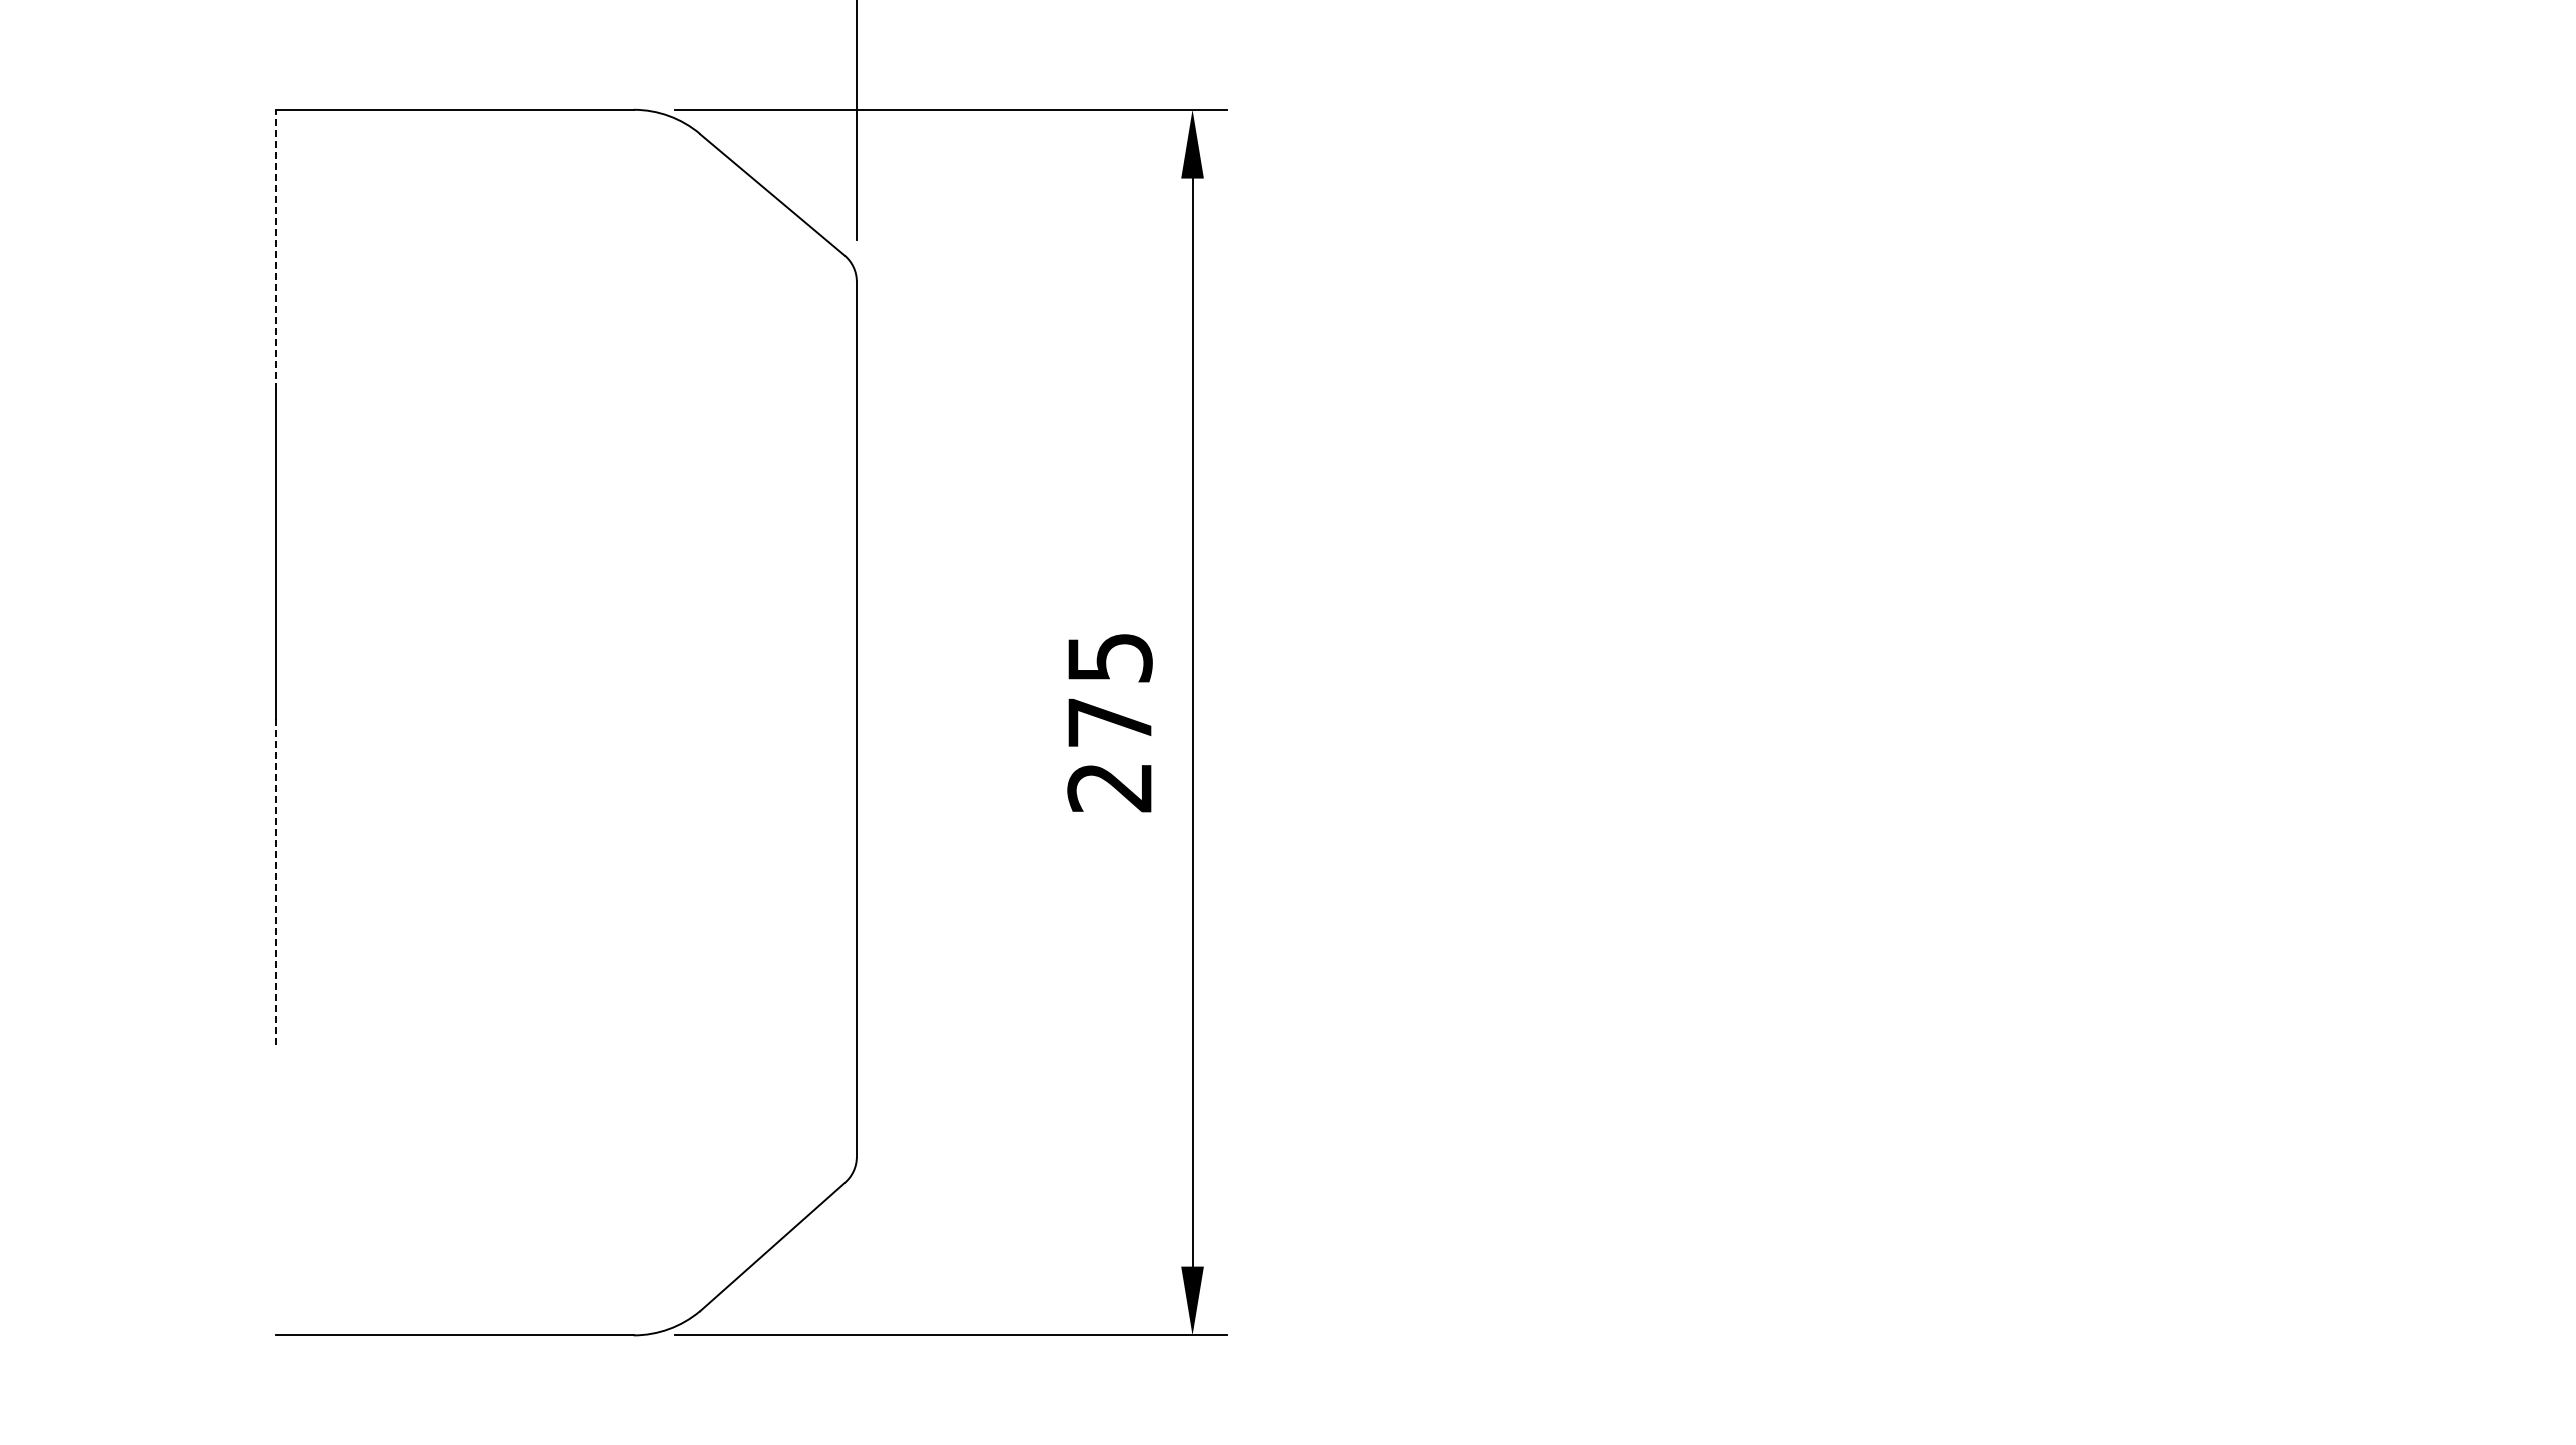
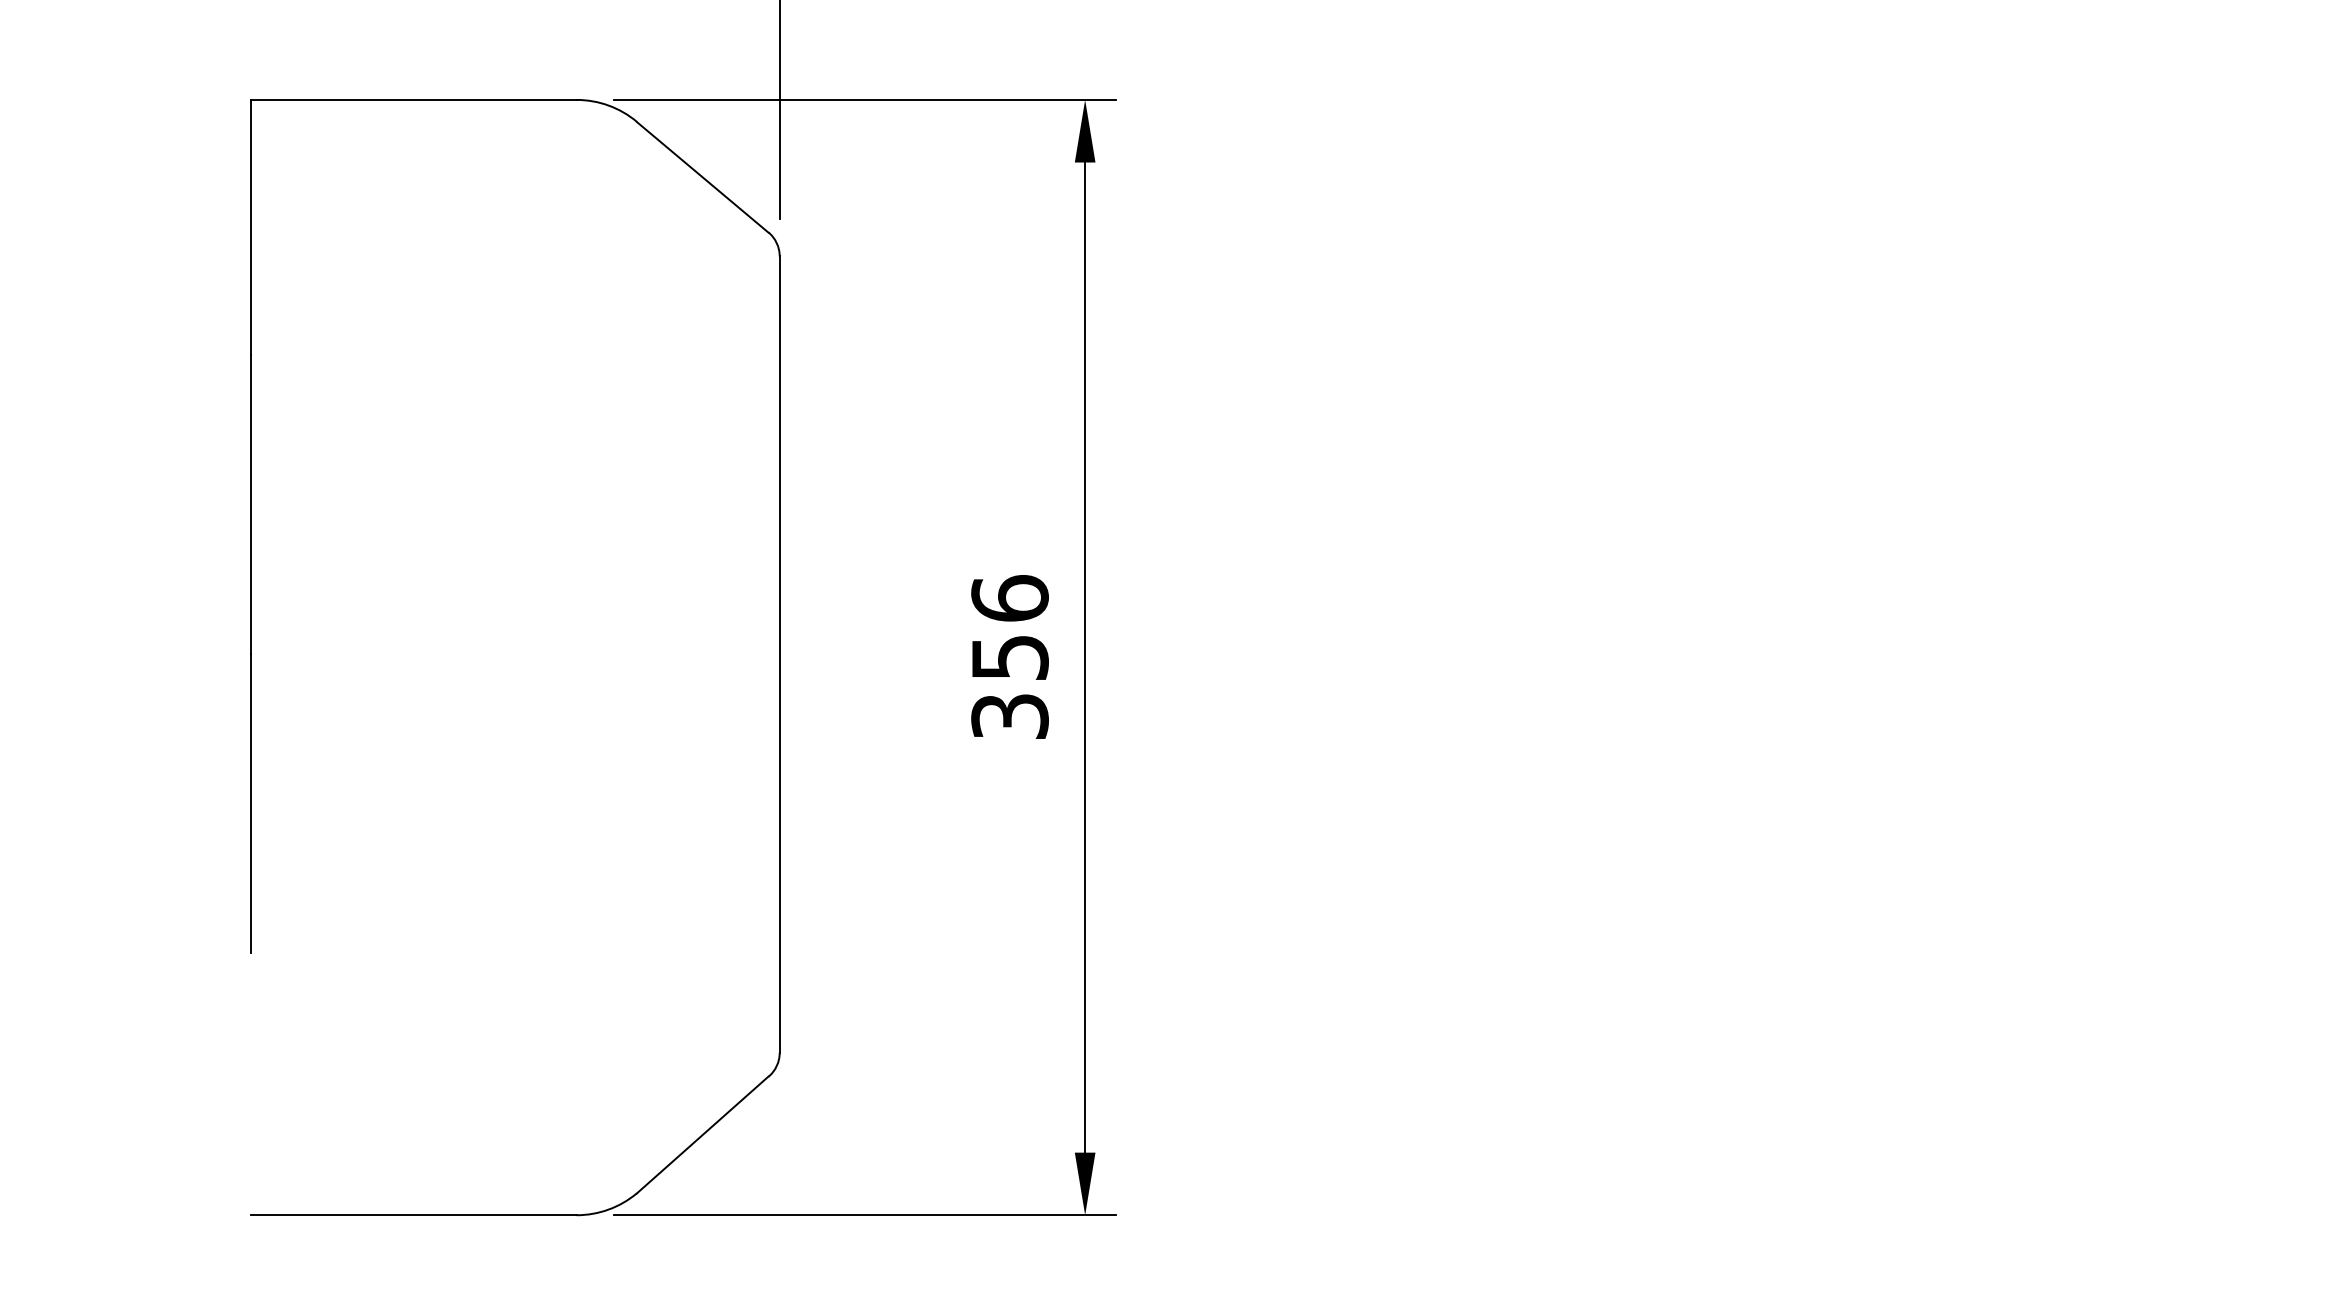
line: (275, 249) -> (250, 227), dashed -> solid
text: (1109, 721) -> (1009, 656), 275 -> 356
line: (275, 883) -> (250, 804), dashed -> solid

